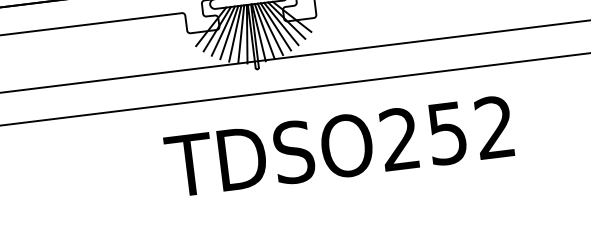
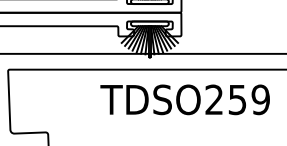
text: (494, 126) -> (260, 99), TDSO252 -> TDSO259

